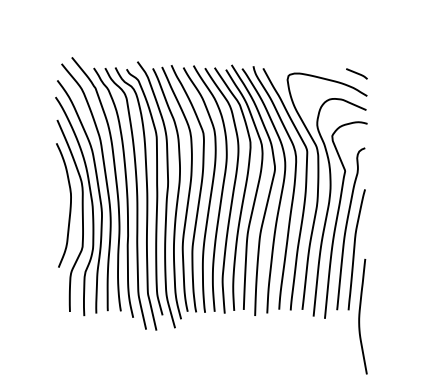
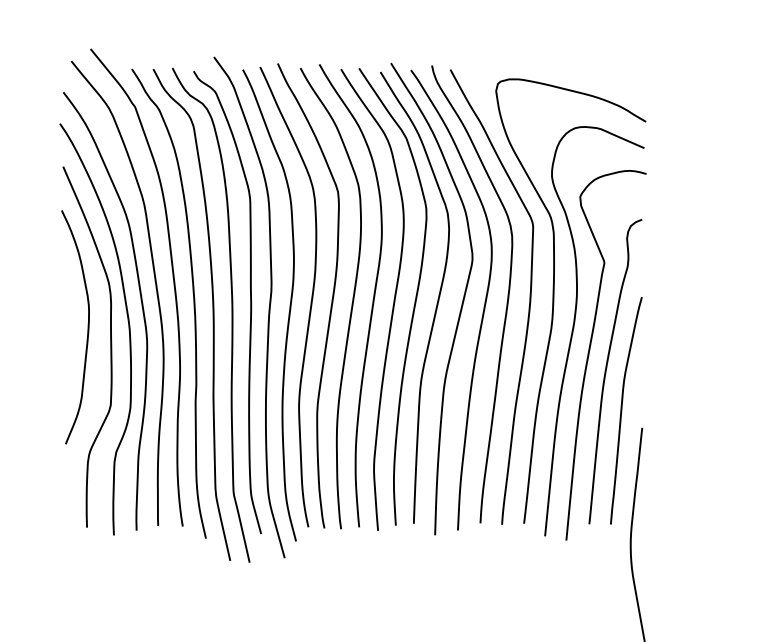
line: (356, 73) -> (625, 79), removed

